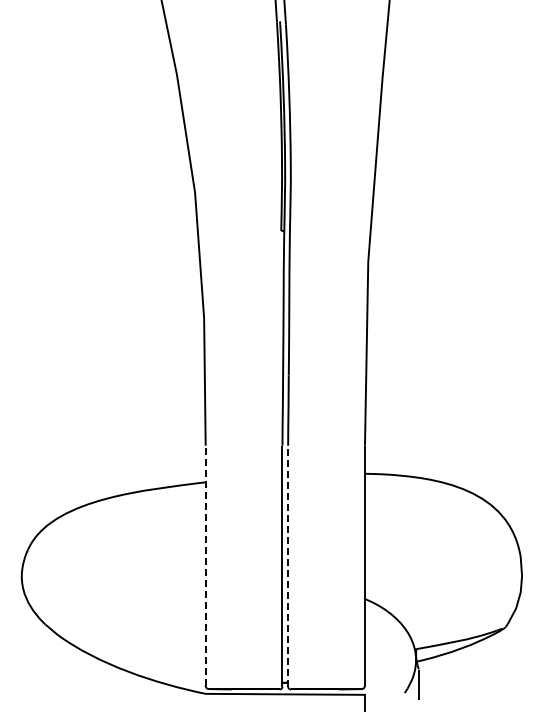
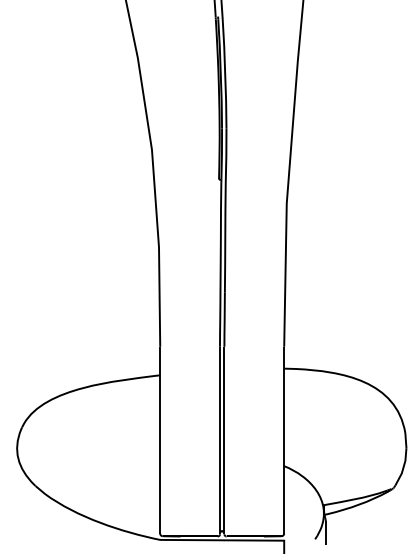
line: (205, 565) -> (160, 440), dashed -> solid
line: (288, 565) -> (224, 440), dashed -> solid

